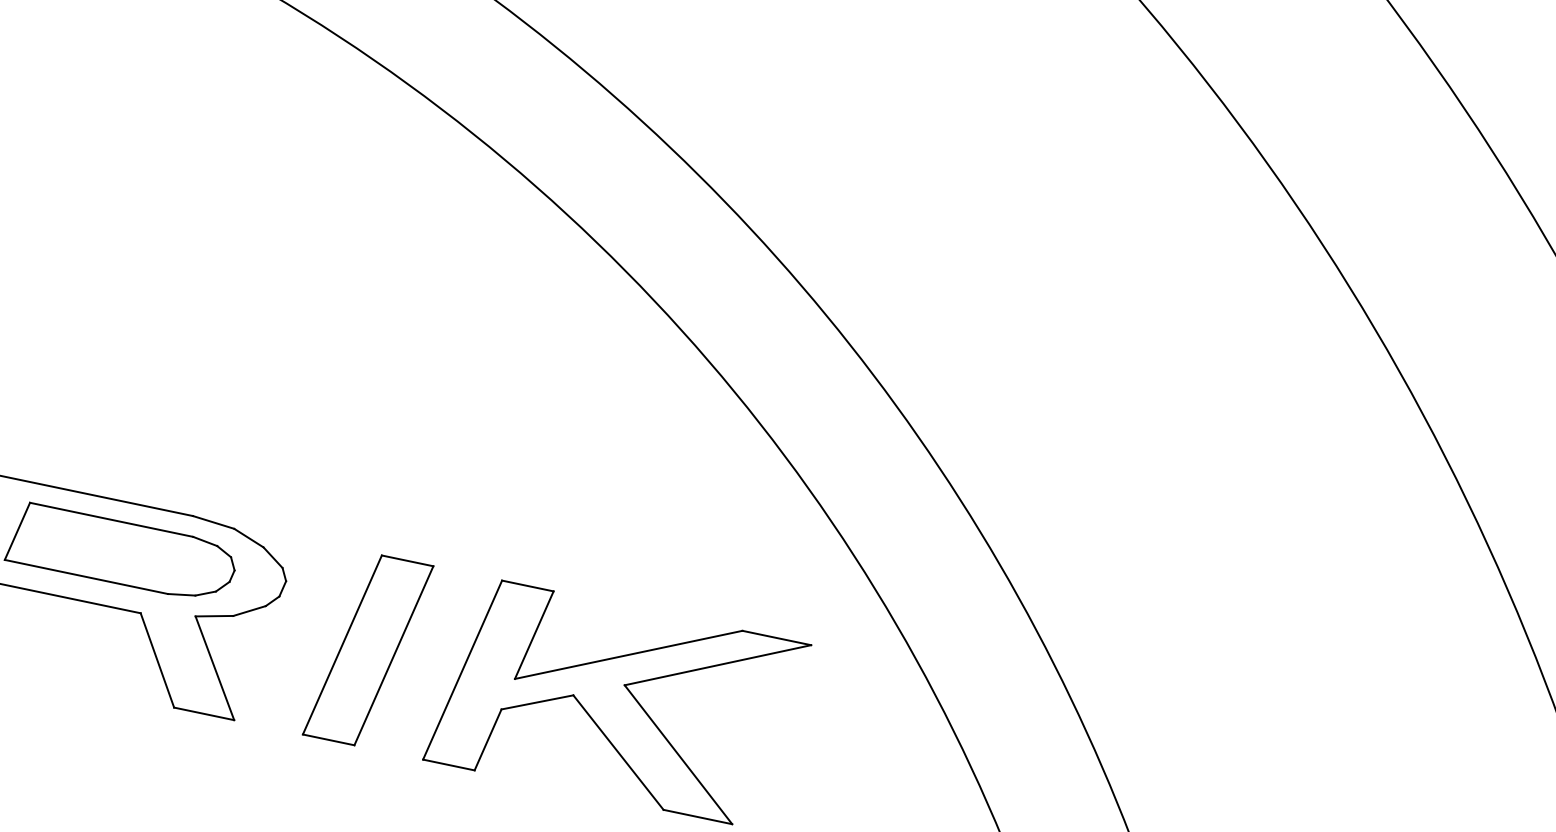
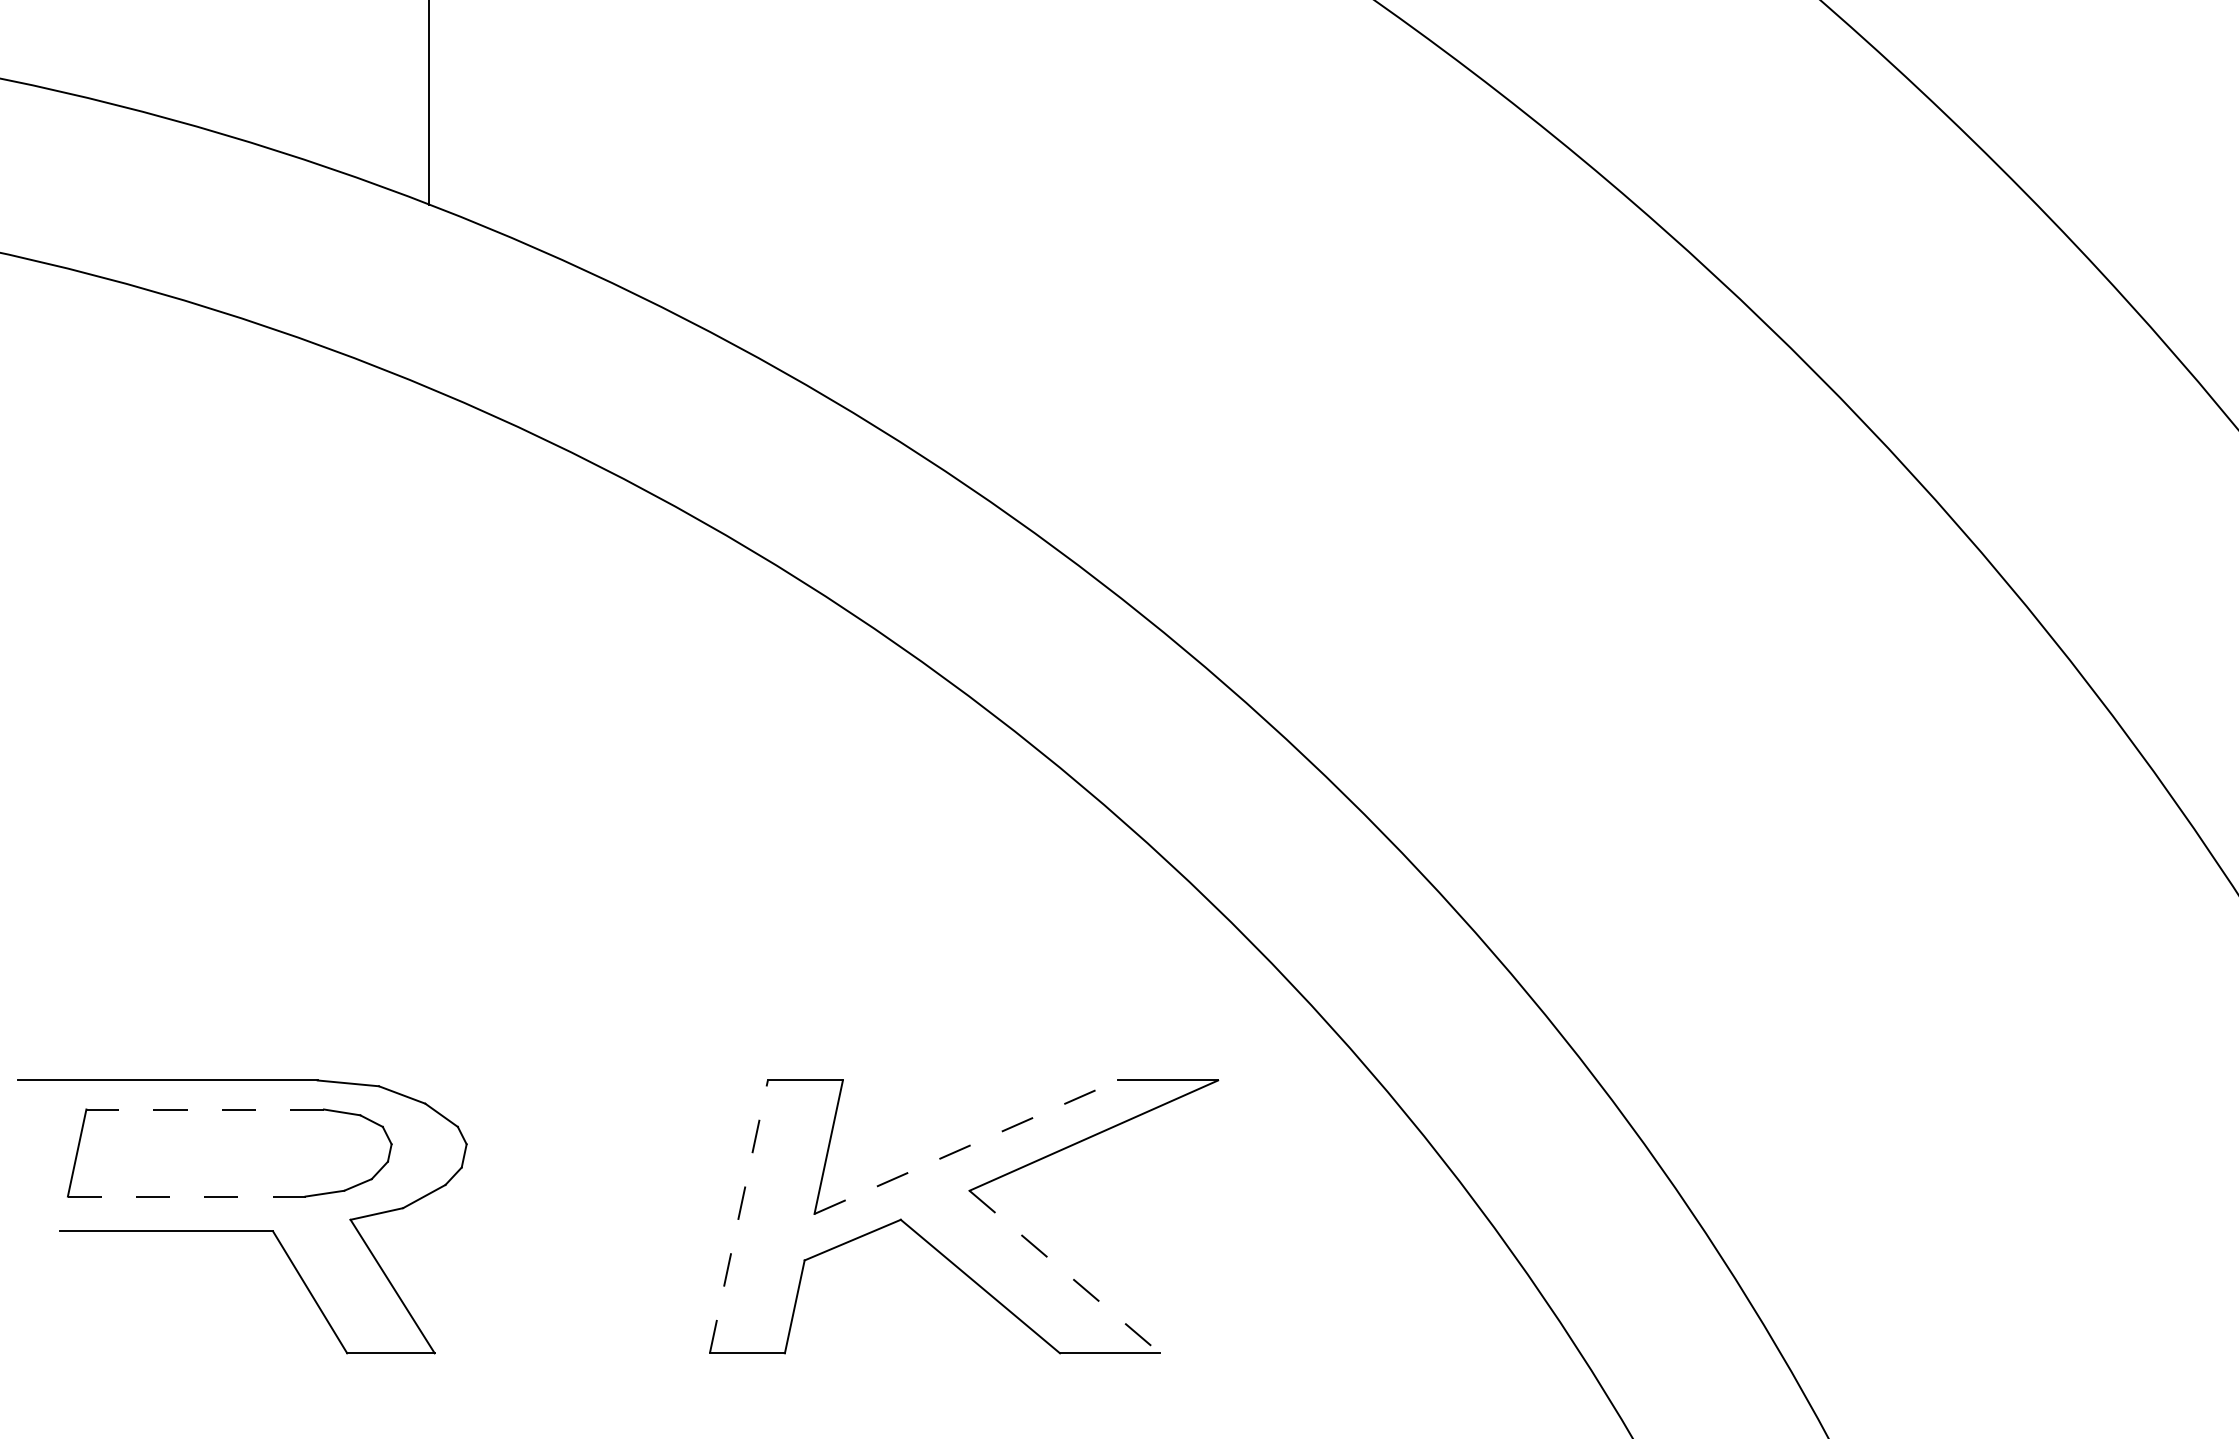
line: (111, 519) -> (205, 1109), solid -> dashed
line: (86, 576) -> (186, 1196), solid -> dashed
part: (367, 649) -> (600, 1216), removed
line: (628, 655) -> (966, 1147), solid -> dashed
line: (462, 669) -> (738, 1216), solid -> dashed
line: (678, 755) -> (1065, 1272), solid -> dashed

